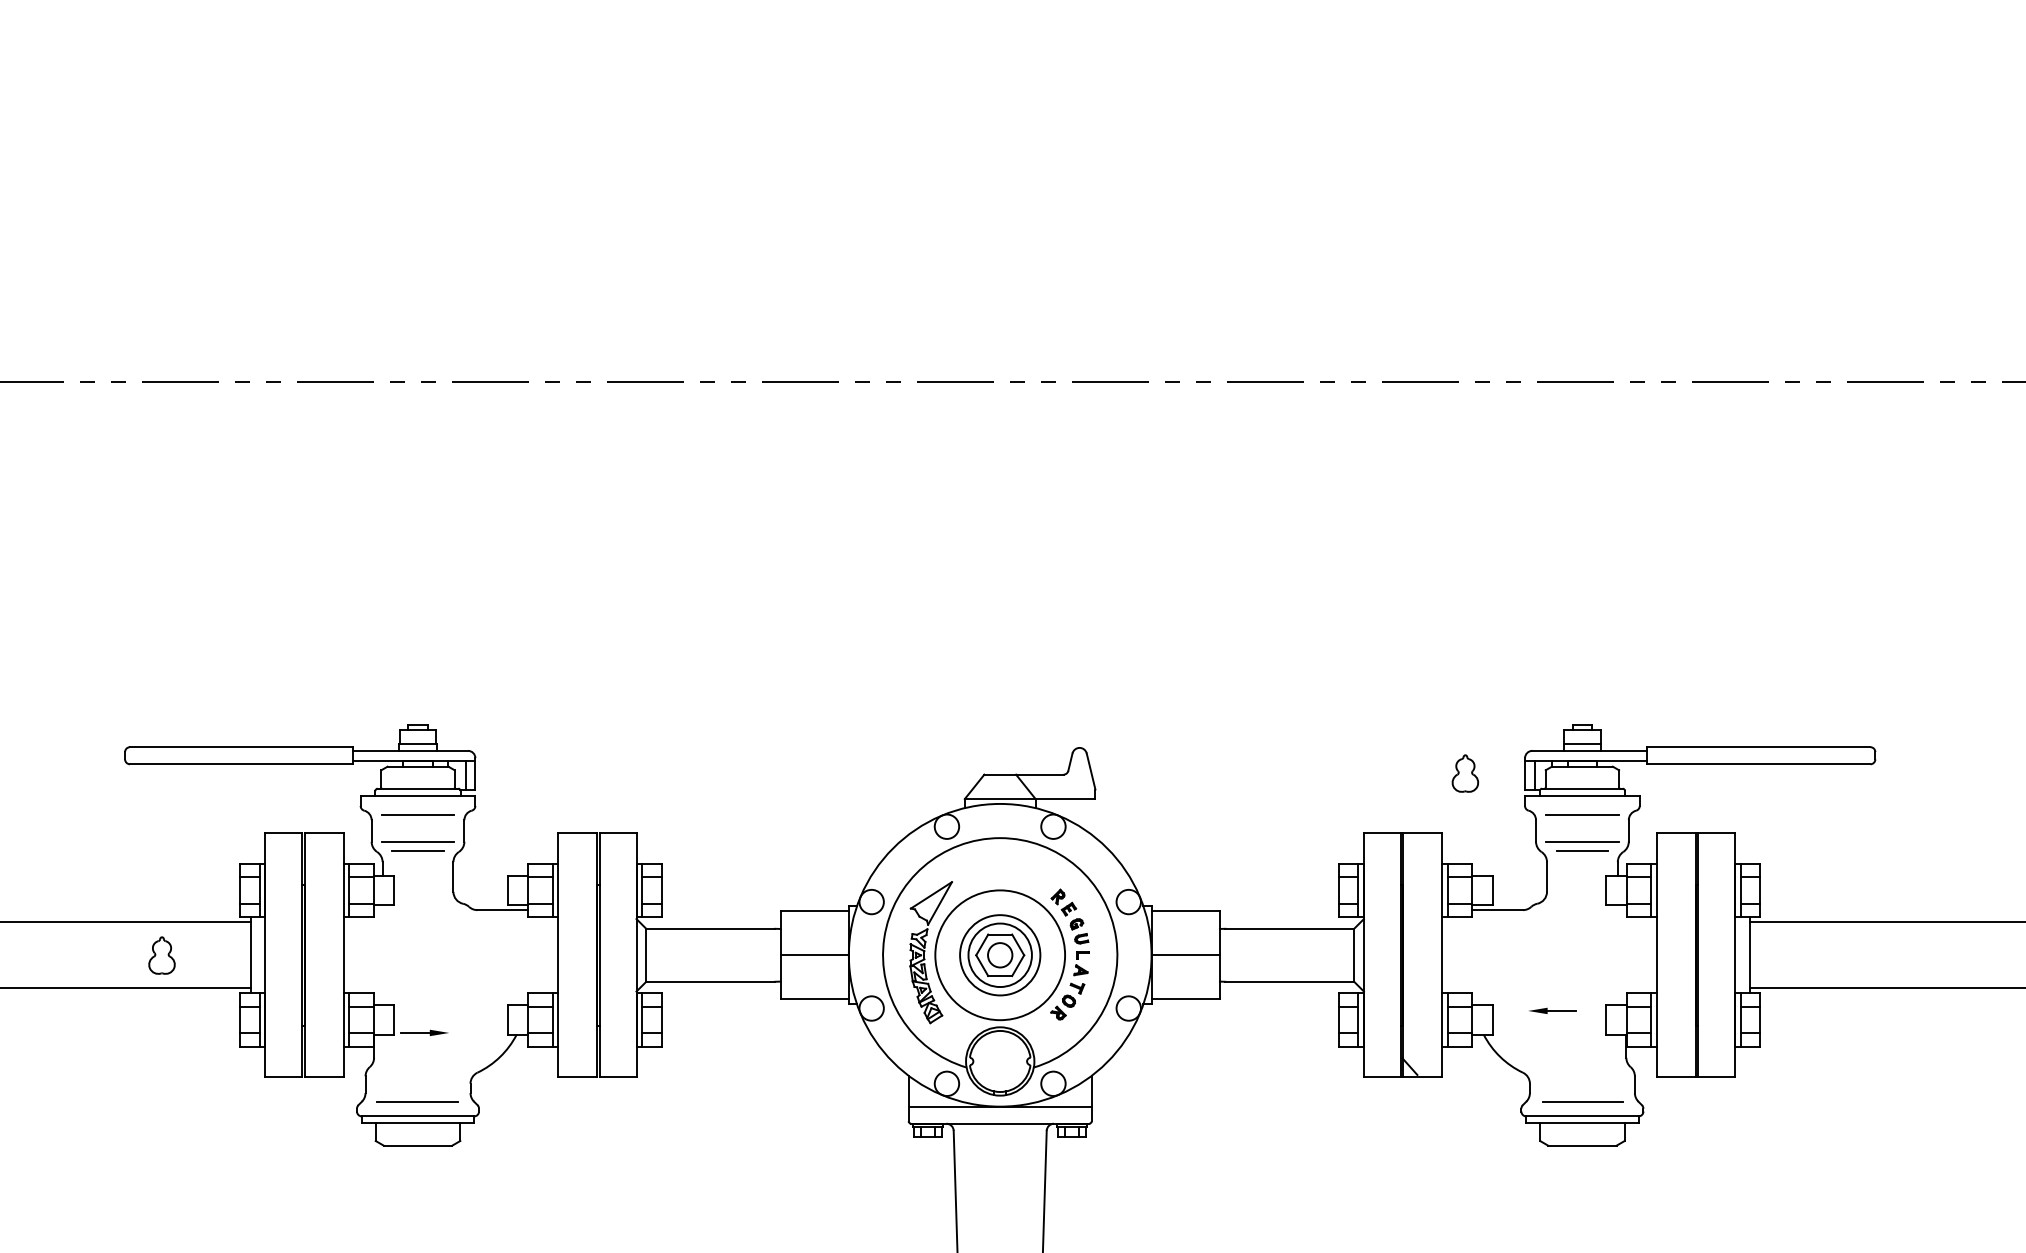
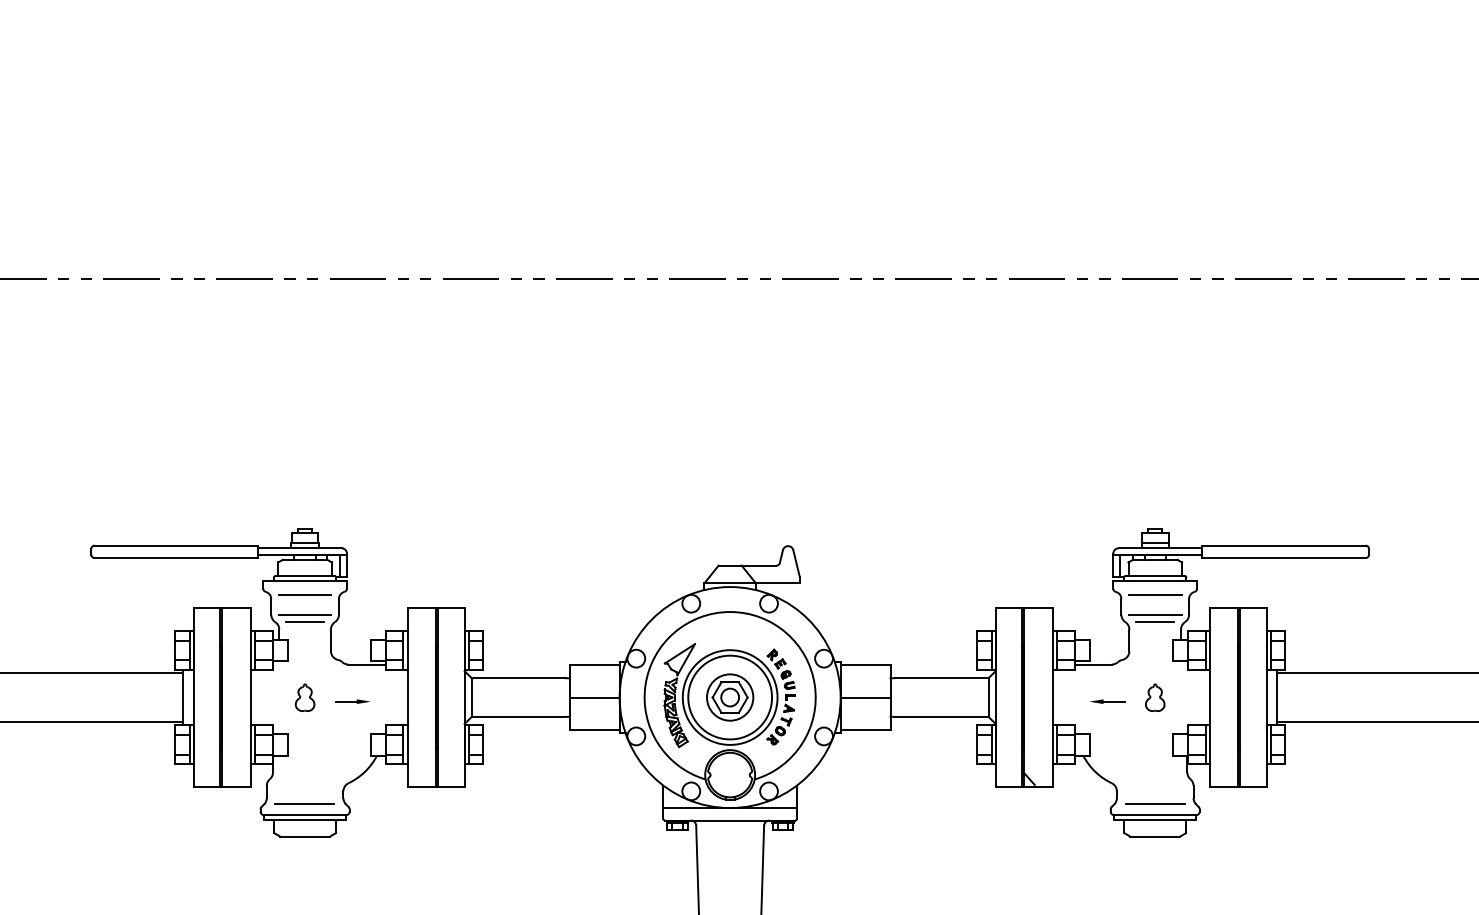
part: (1465, 773) -> (1155, 697), moved
circle: (999, 954) -> (729, 696), size x1.43
part: (161, 955) -> (304, 697), moved
part: (1552, 1010) -> (1107, 701), moved
part: (424, 1032) -> (352, 701), moved

